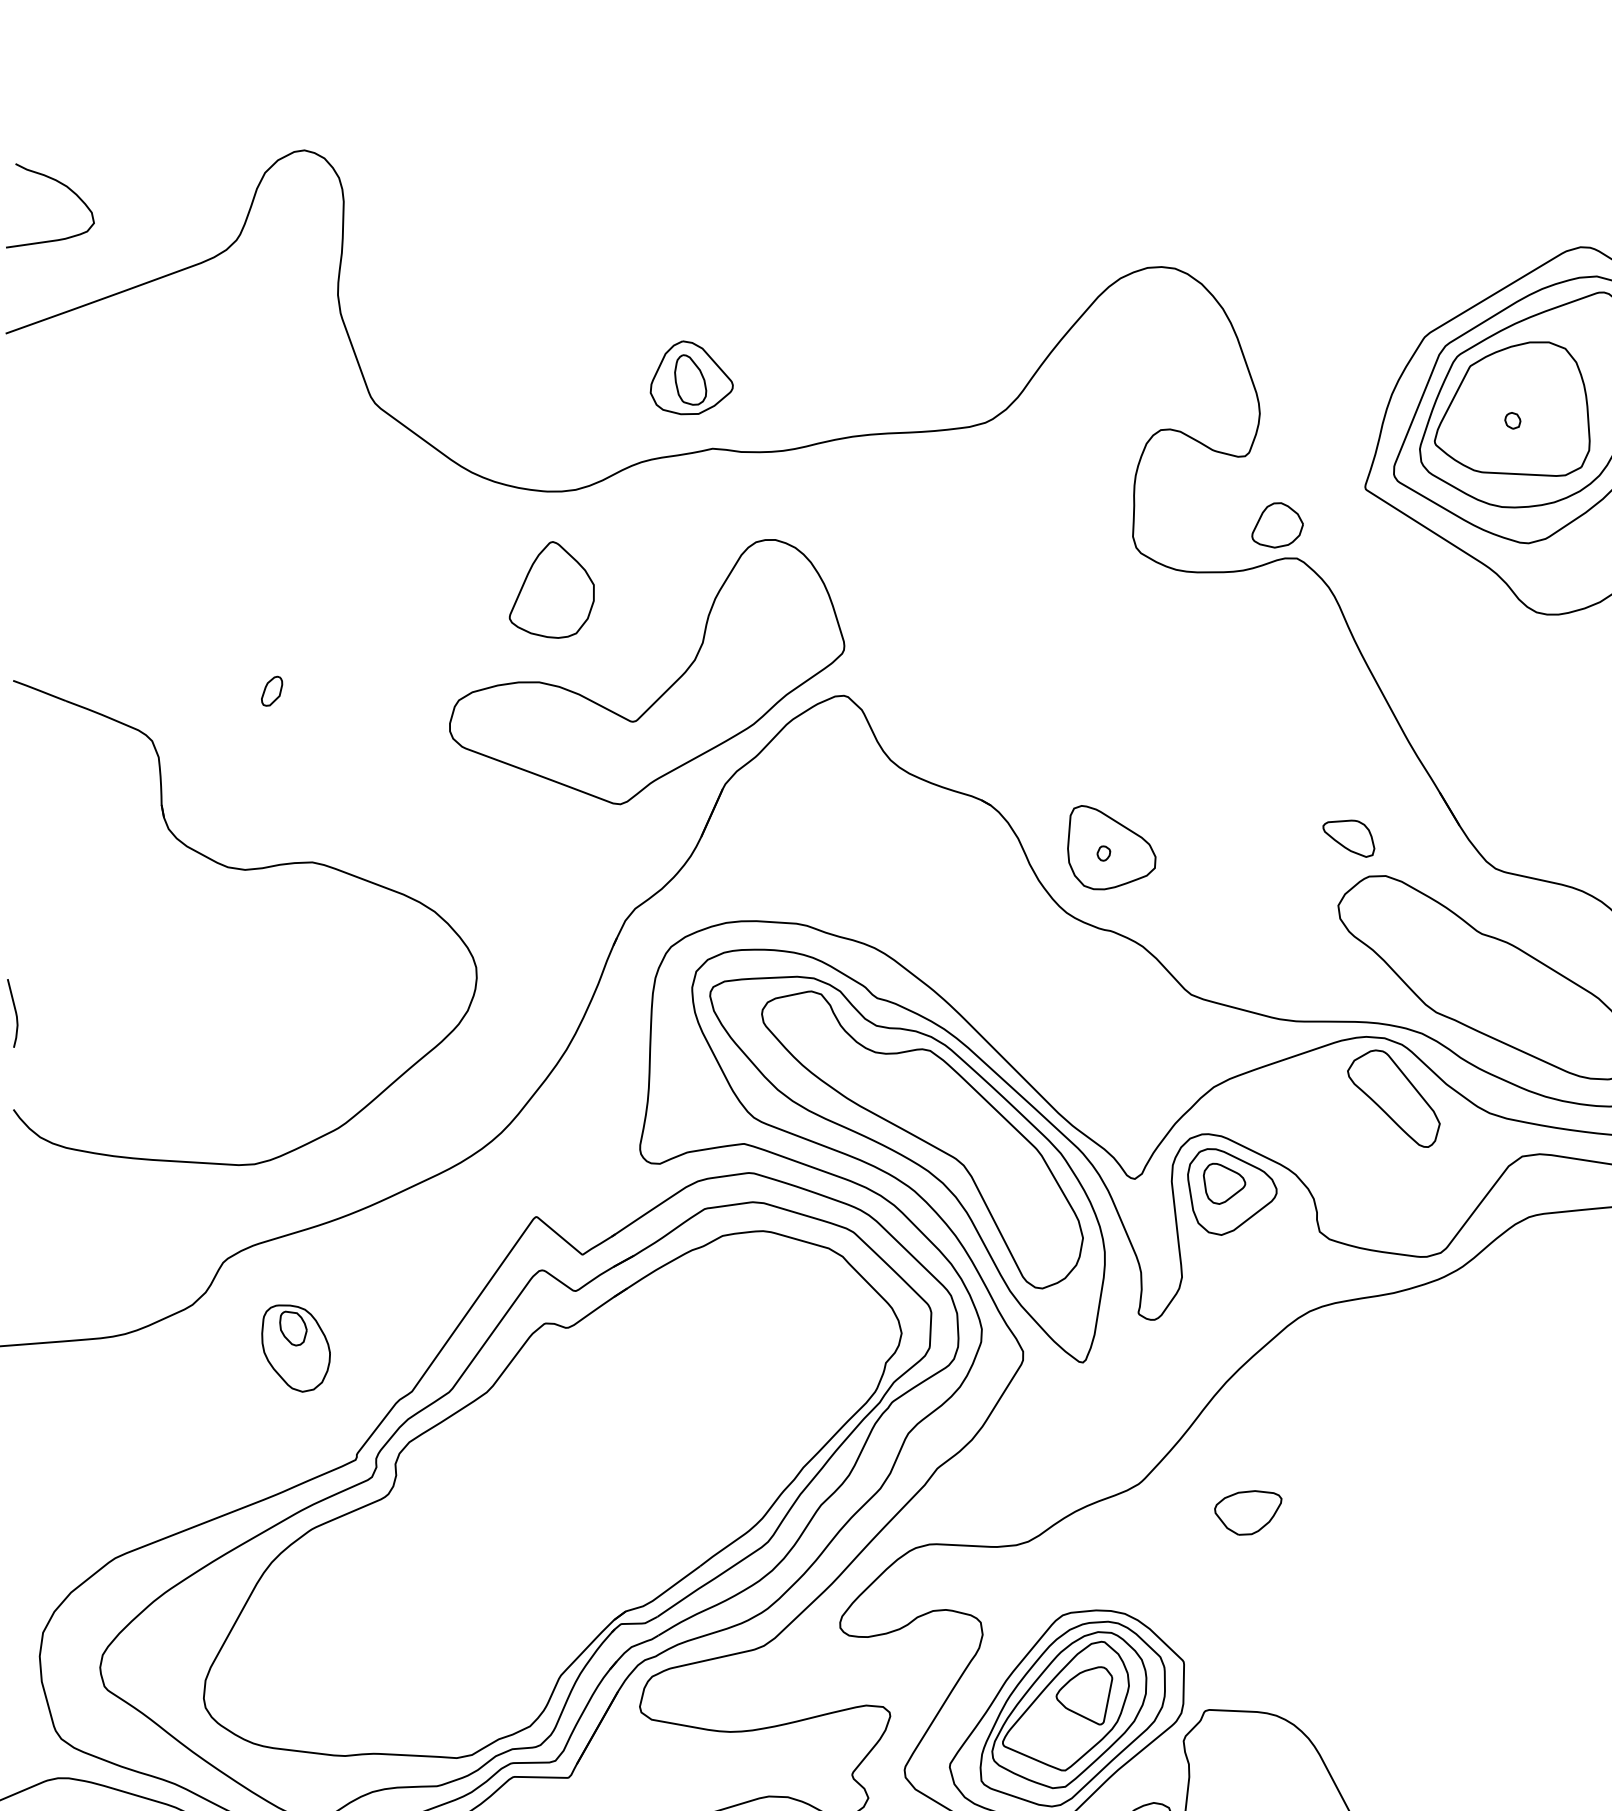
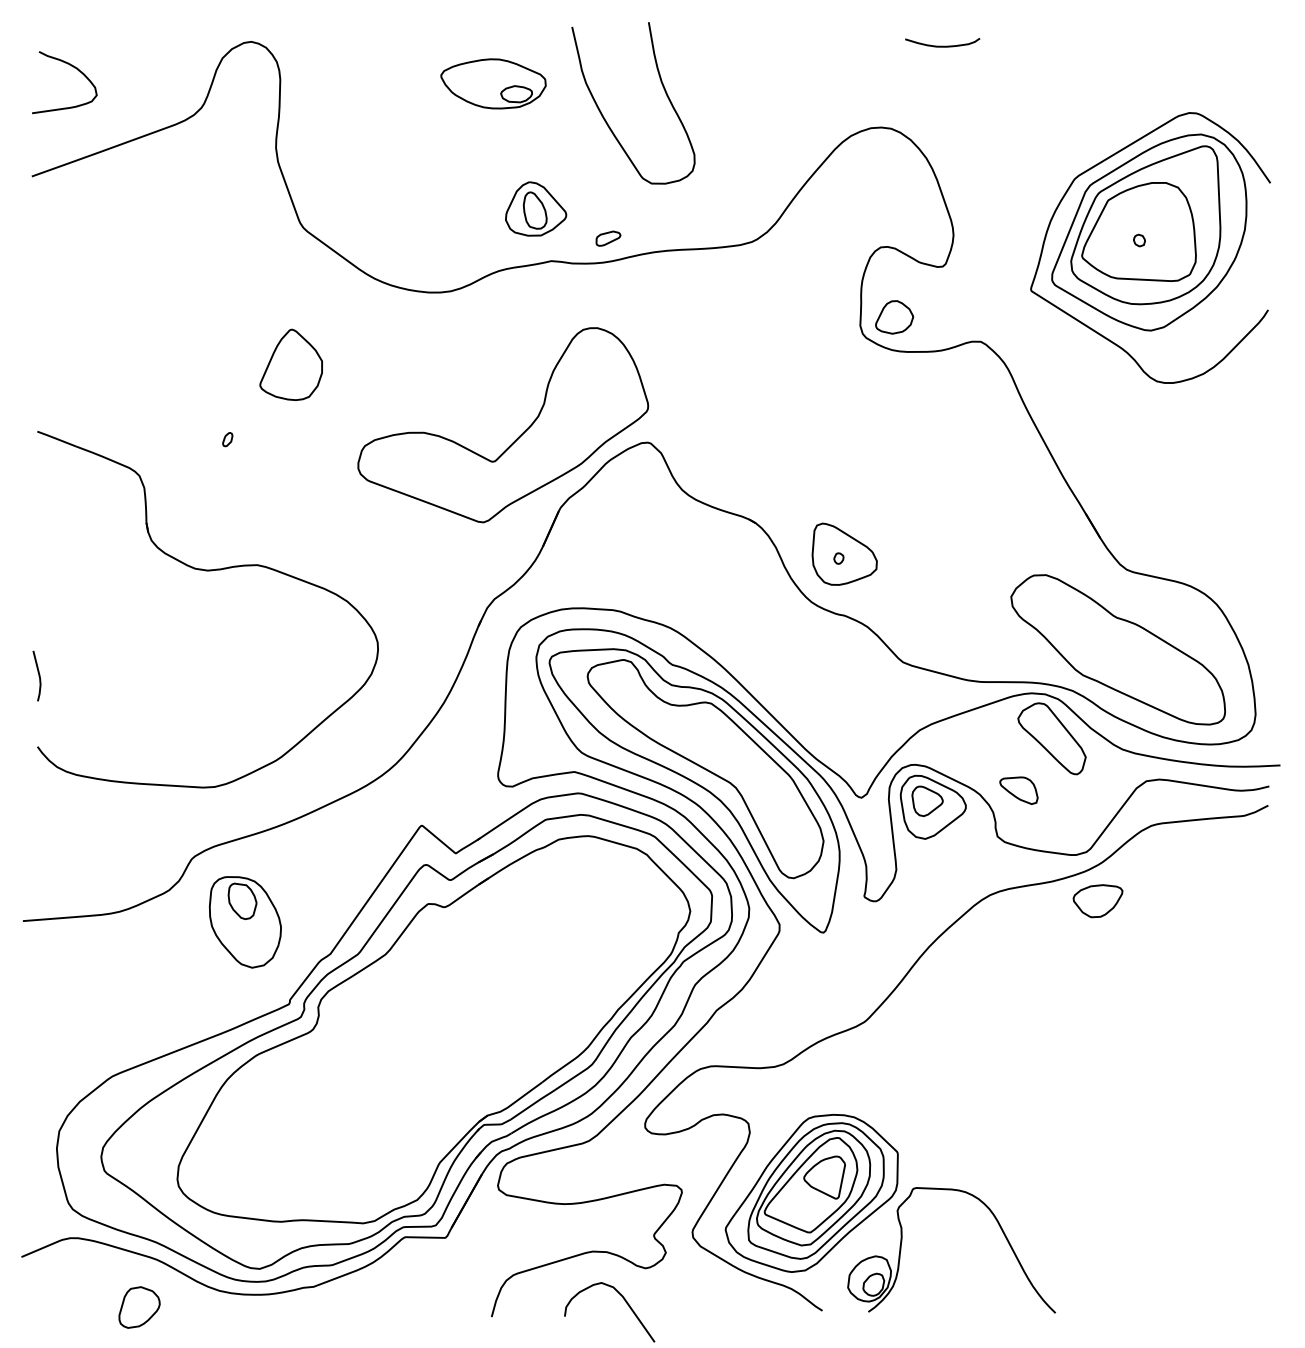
curve: (1244, 155) -> (942, 45), added
part: (633, 207) -> (493, 83), added
curve: (786, 254) -> (605, 118), added
part: (790, 417) -> (608, 238), added
part: (1277, 525) -> (894, 317), moved
part: (550, 589) -> (290, 364), moved
part: (271, 691) -> (227, 439), size x0.62
part: (1348, 838) -> (1018, 790), moved
part: (295, 1348) -> (244, 922), size x1.43
part: (1247, 1513) -> (1097, 901), moved

